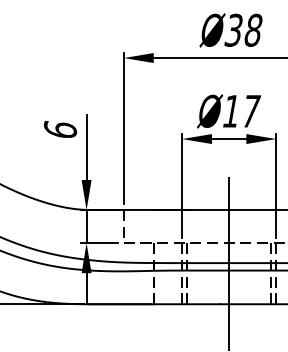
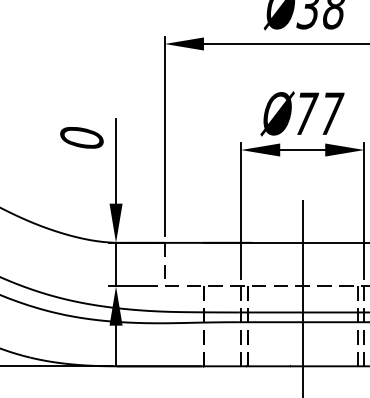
text: (232, 111) -> (307, 113), Ø17 -> Ø77
text: (60, 128) -> (81, 136), 6 -> 0

